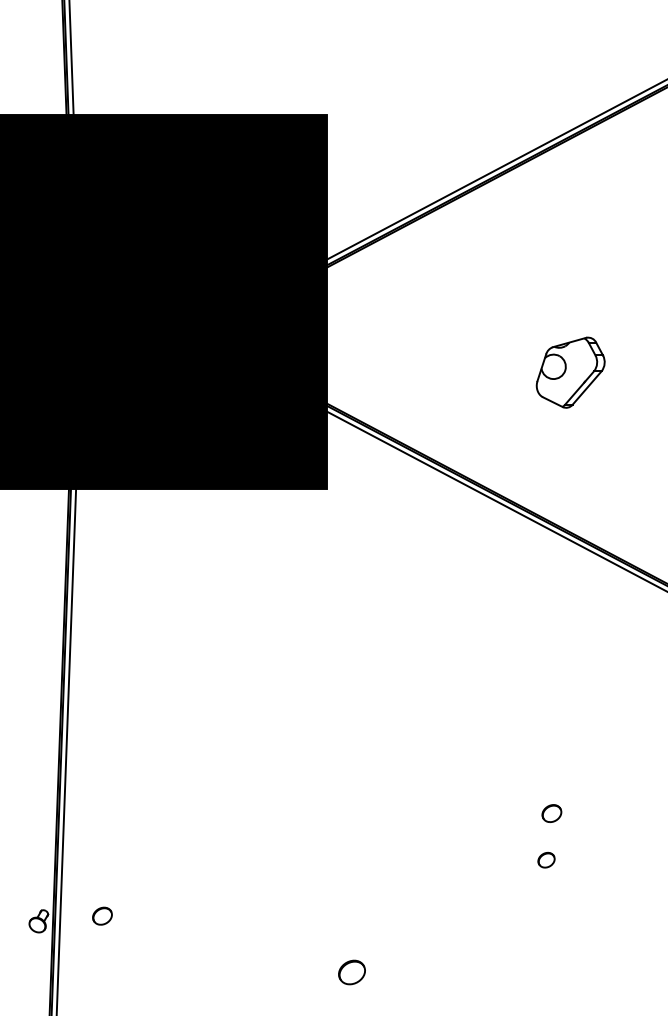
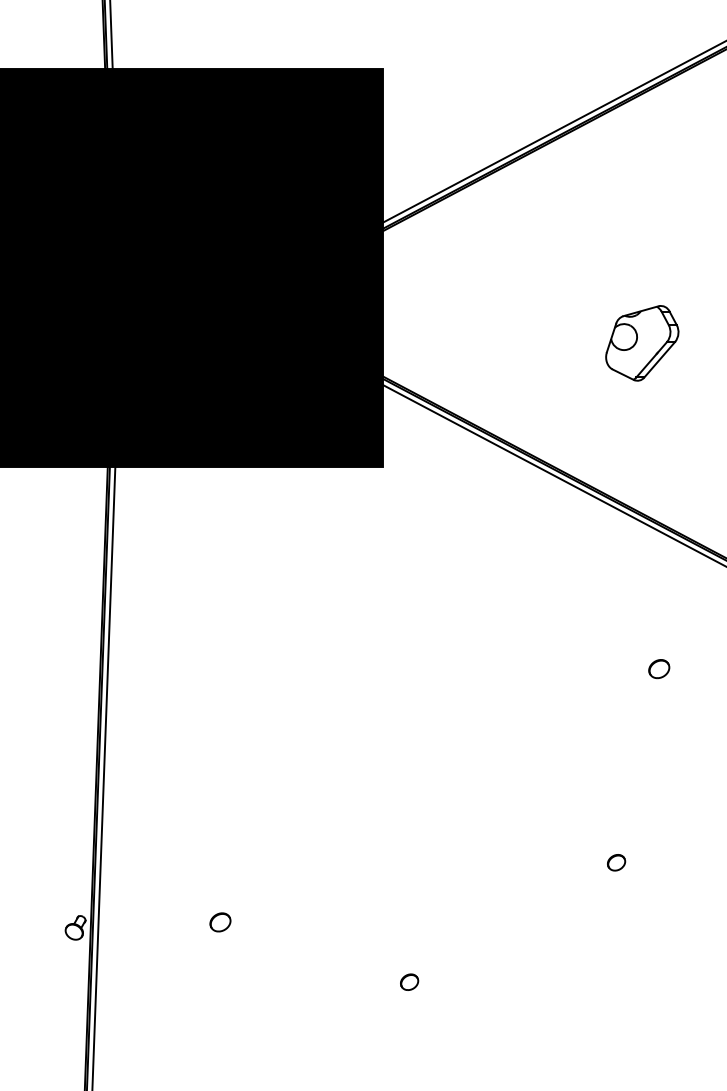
part: (552, 813) -> (659, 669), moved
part: (102, 916) -> (220, 922), moved
part: (352, 971) -> (409, 981), size x0.62

